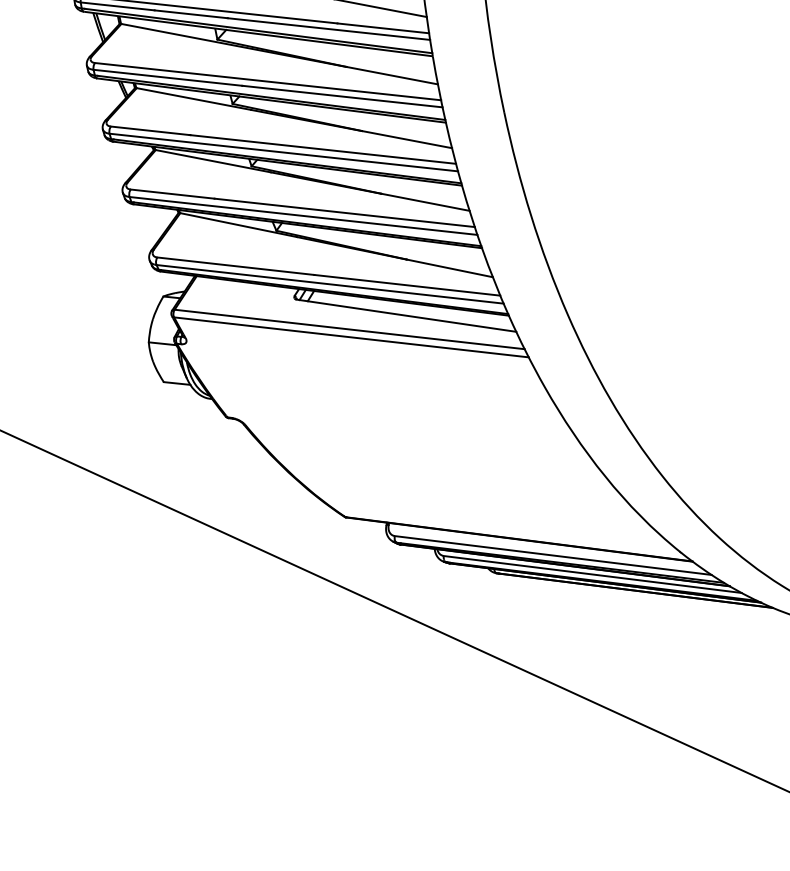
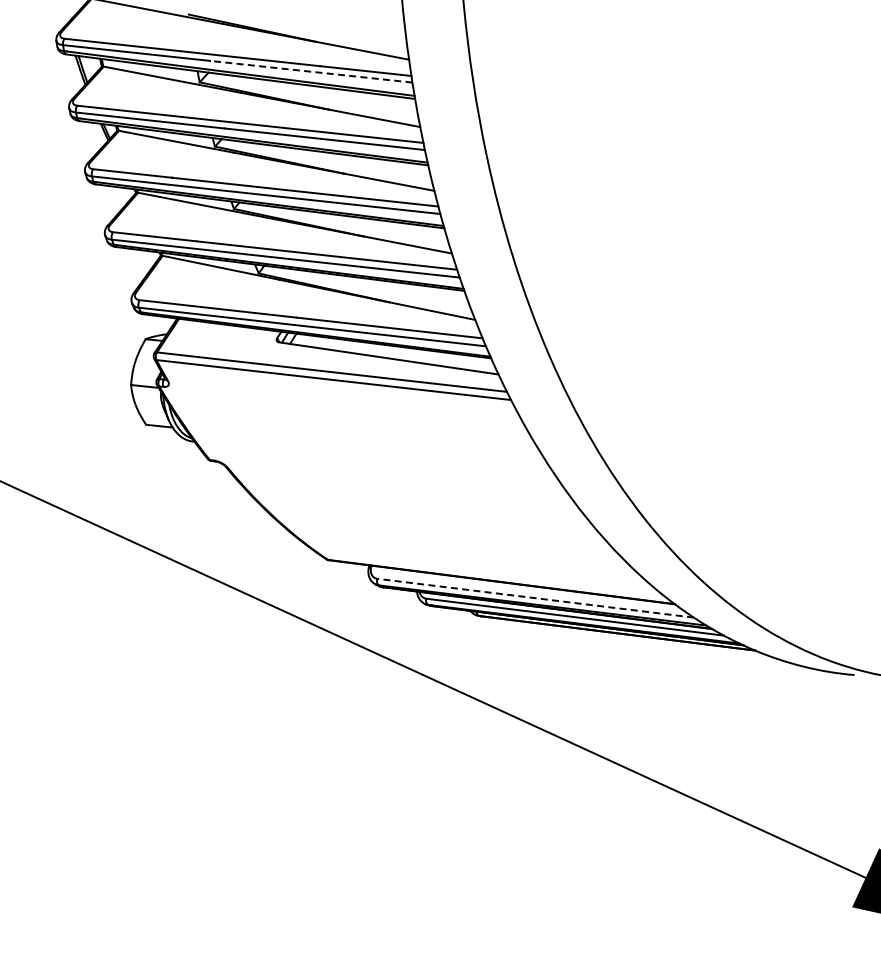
line: (329, 28) -> (311, 71), solid -> dashed
line: (553, 555) -> (535, 598), solid -> dashed

